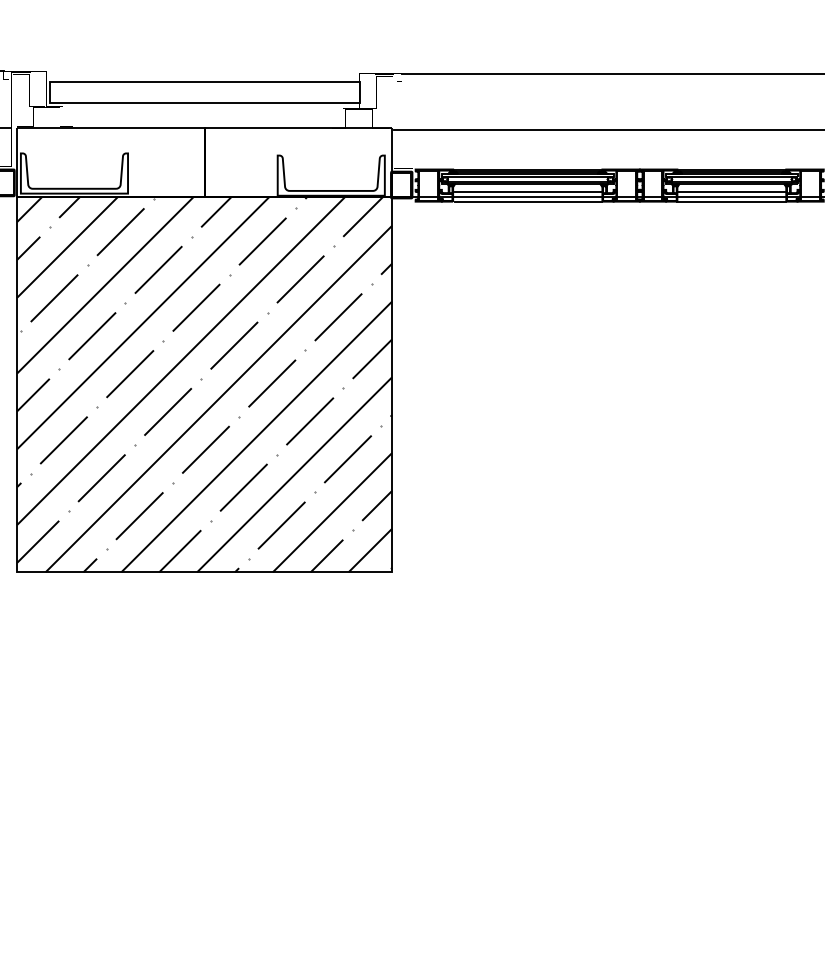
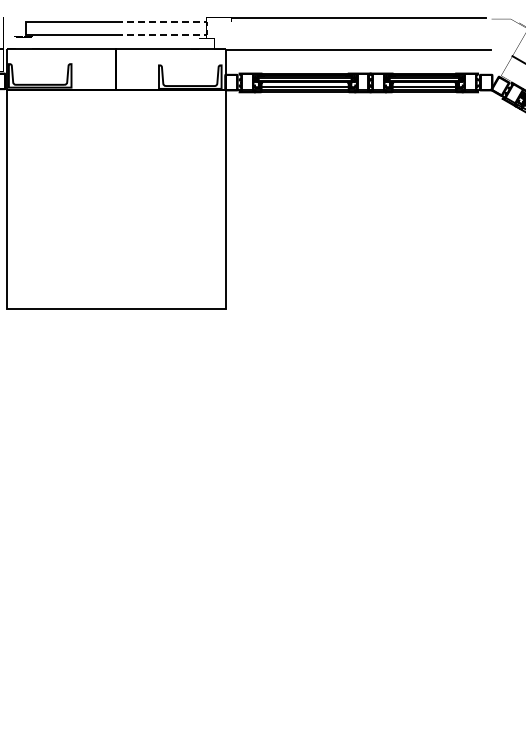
line: (359, 90) -> (206, 27), solid -> dashed
hatch: (203, 383) -> (115, 198), removed

